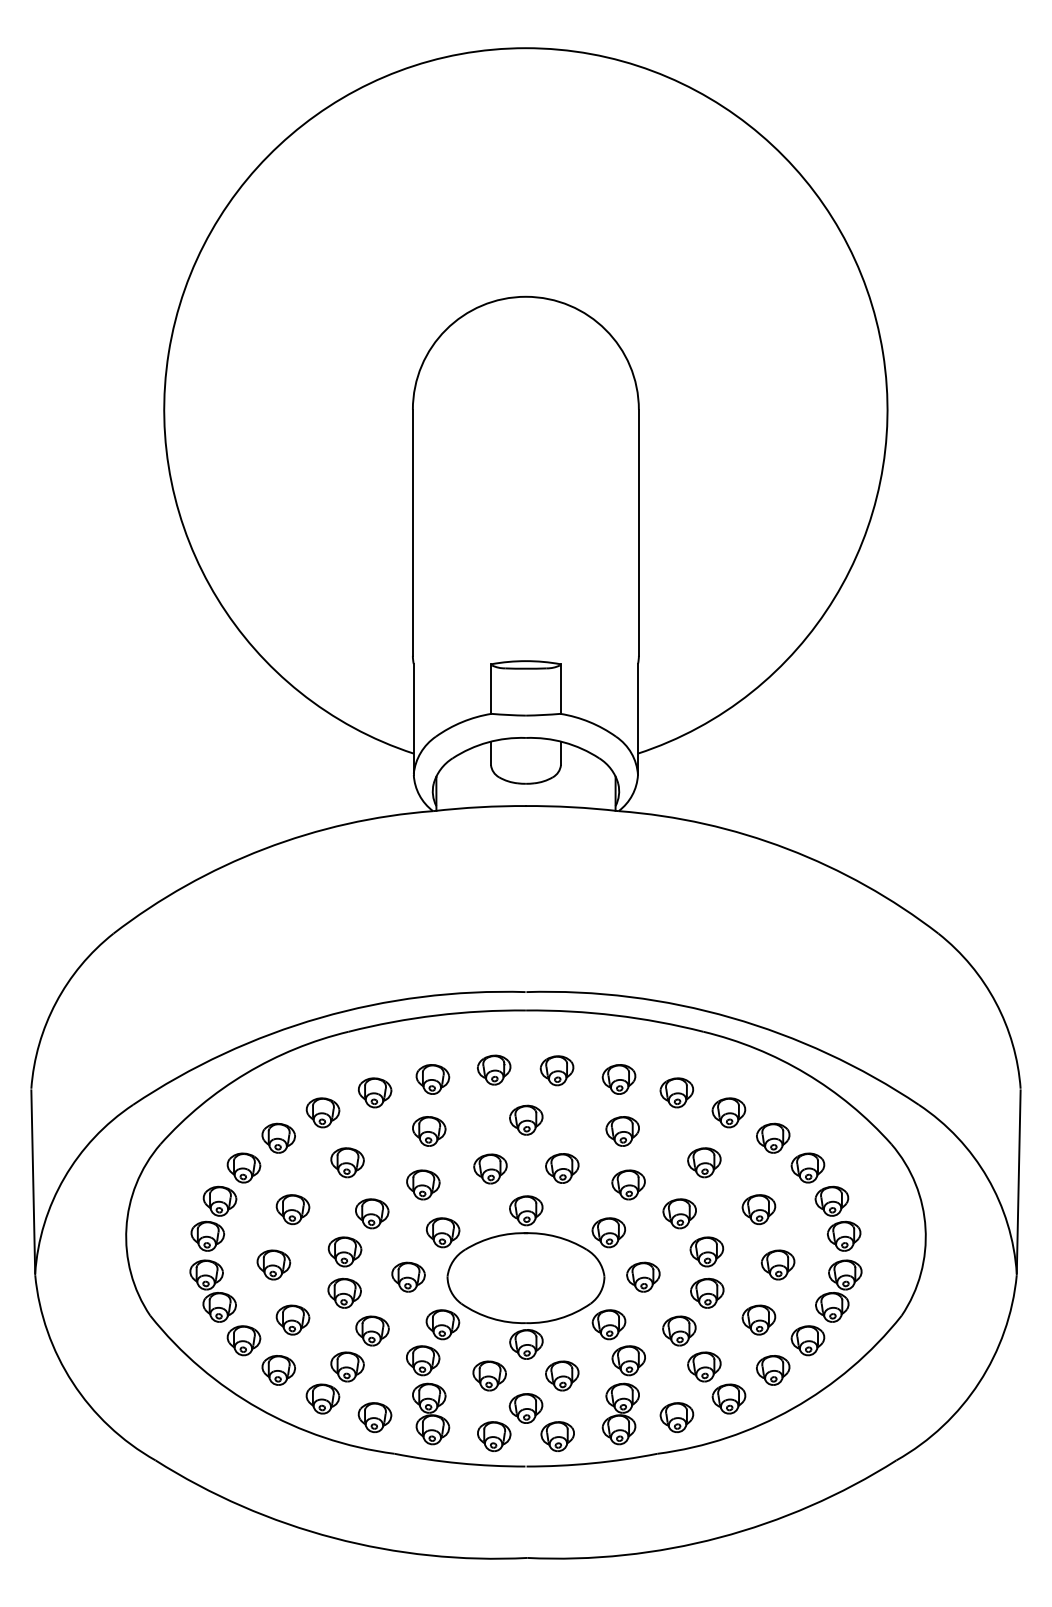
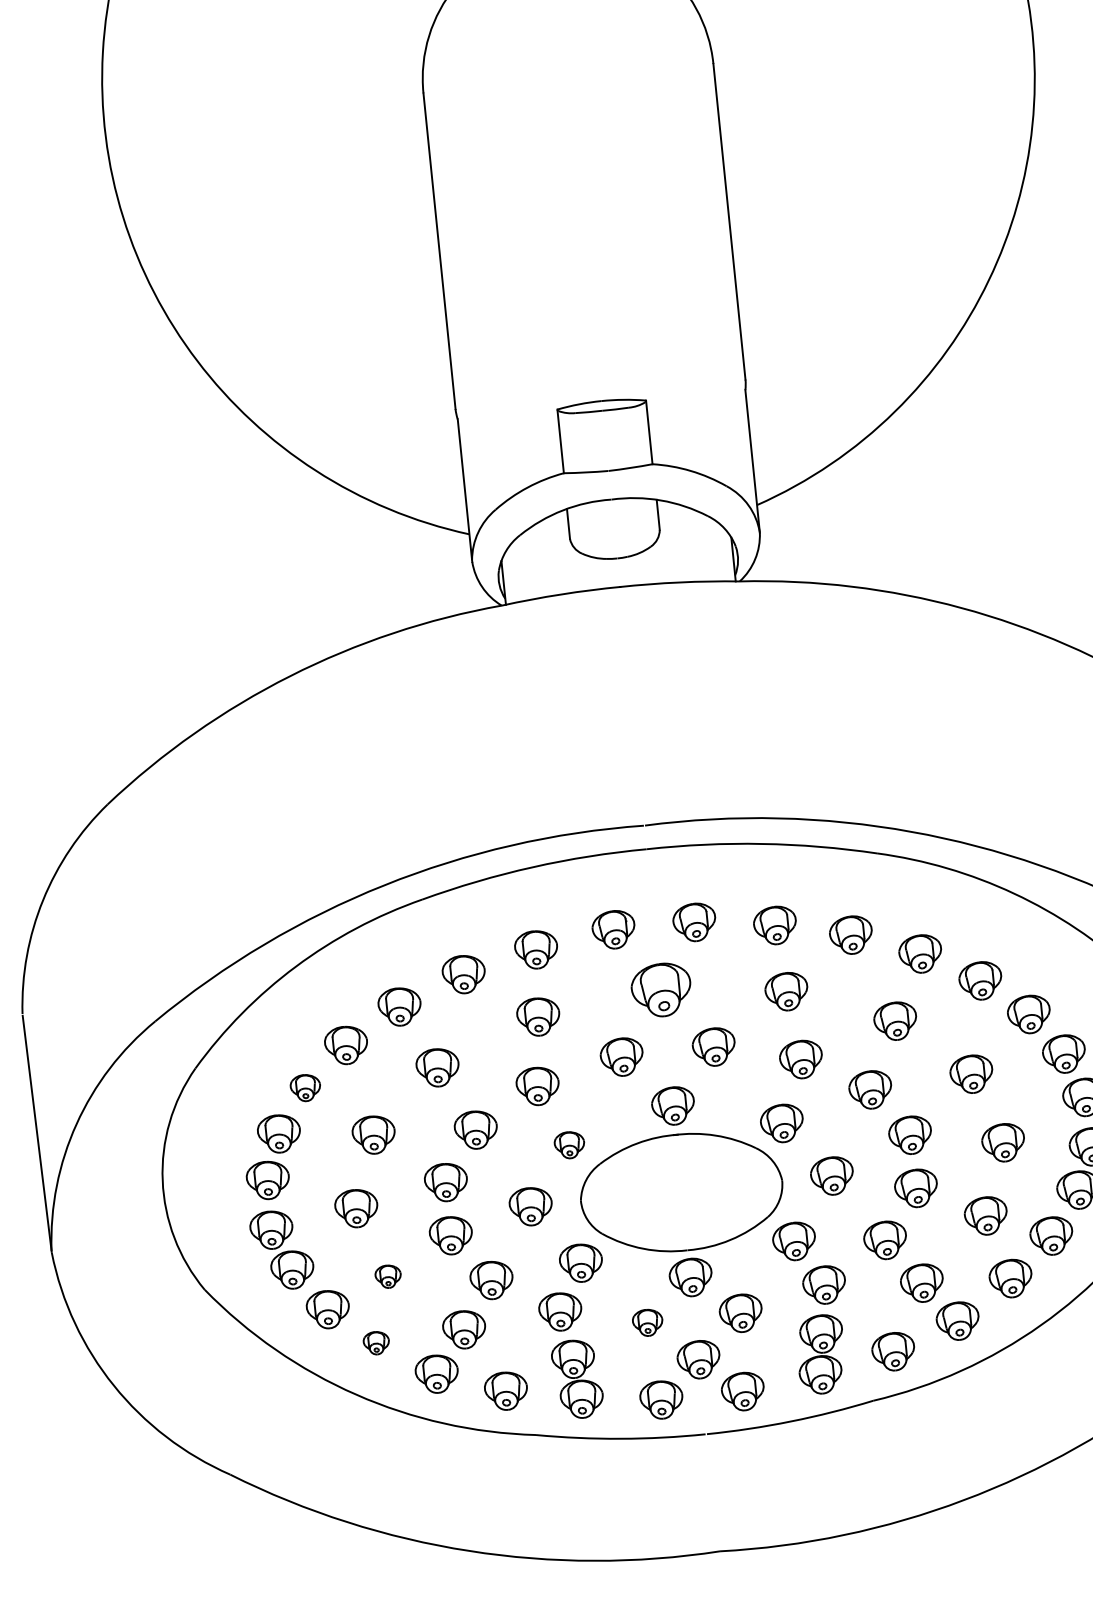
part: (526, 1119) -> (661, 989), size x1.4
part: (243, 1167) -> (304, 1087), size x0.7
part: (443, 1232) -> (569, 1144), size x0.7
part: (292, 1319) -> (387, 1276), size x0.6
part: (278, 1370) -> (376, 1343), size x0.6
part: (489, 1375) -> (647, 1322), size x0.7

